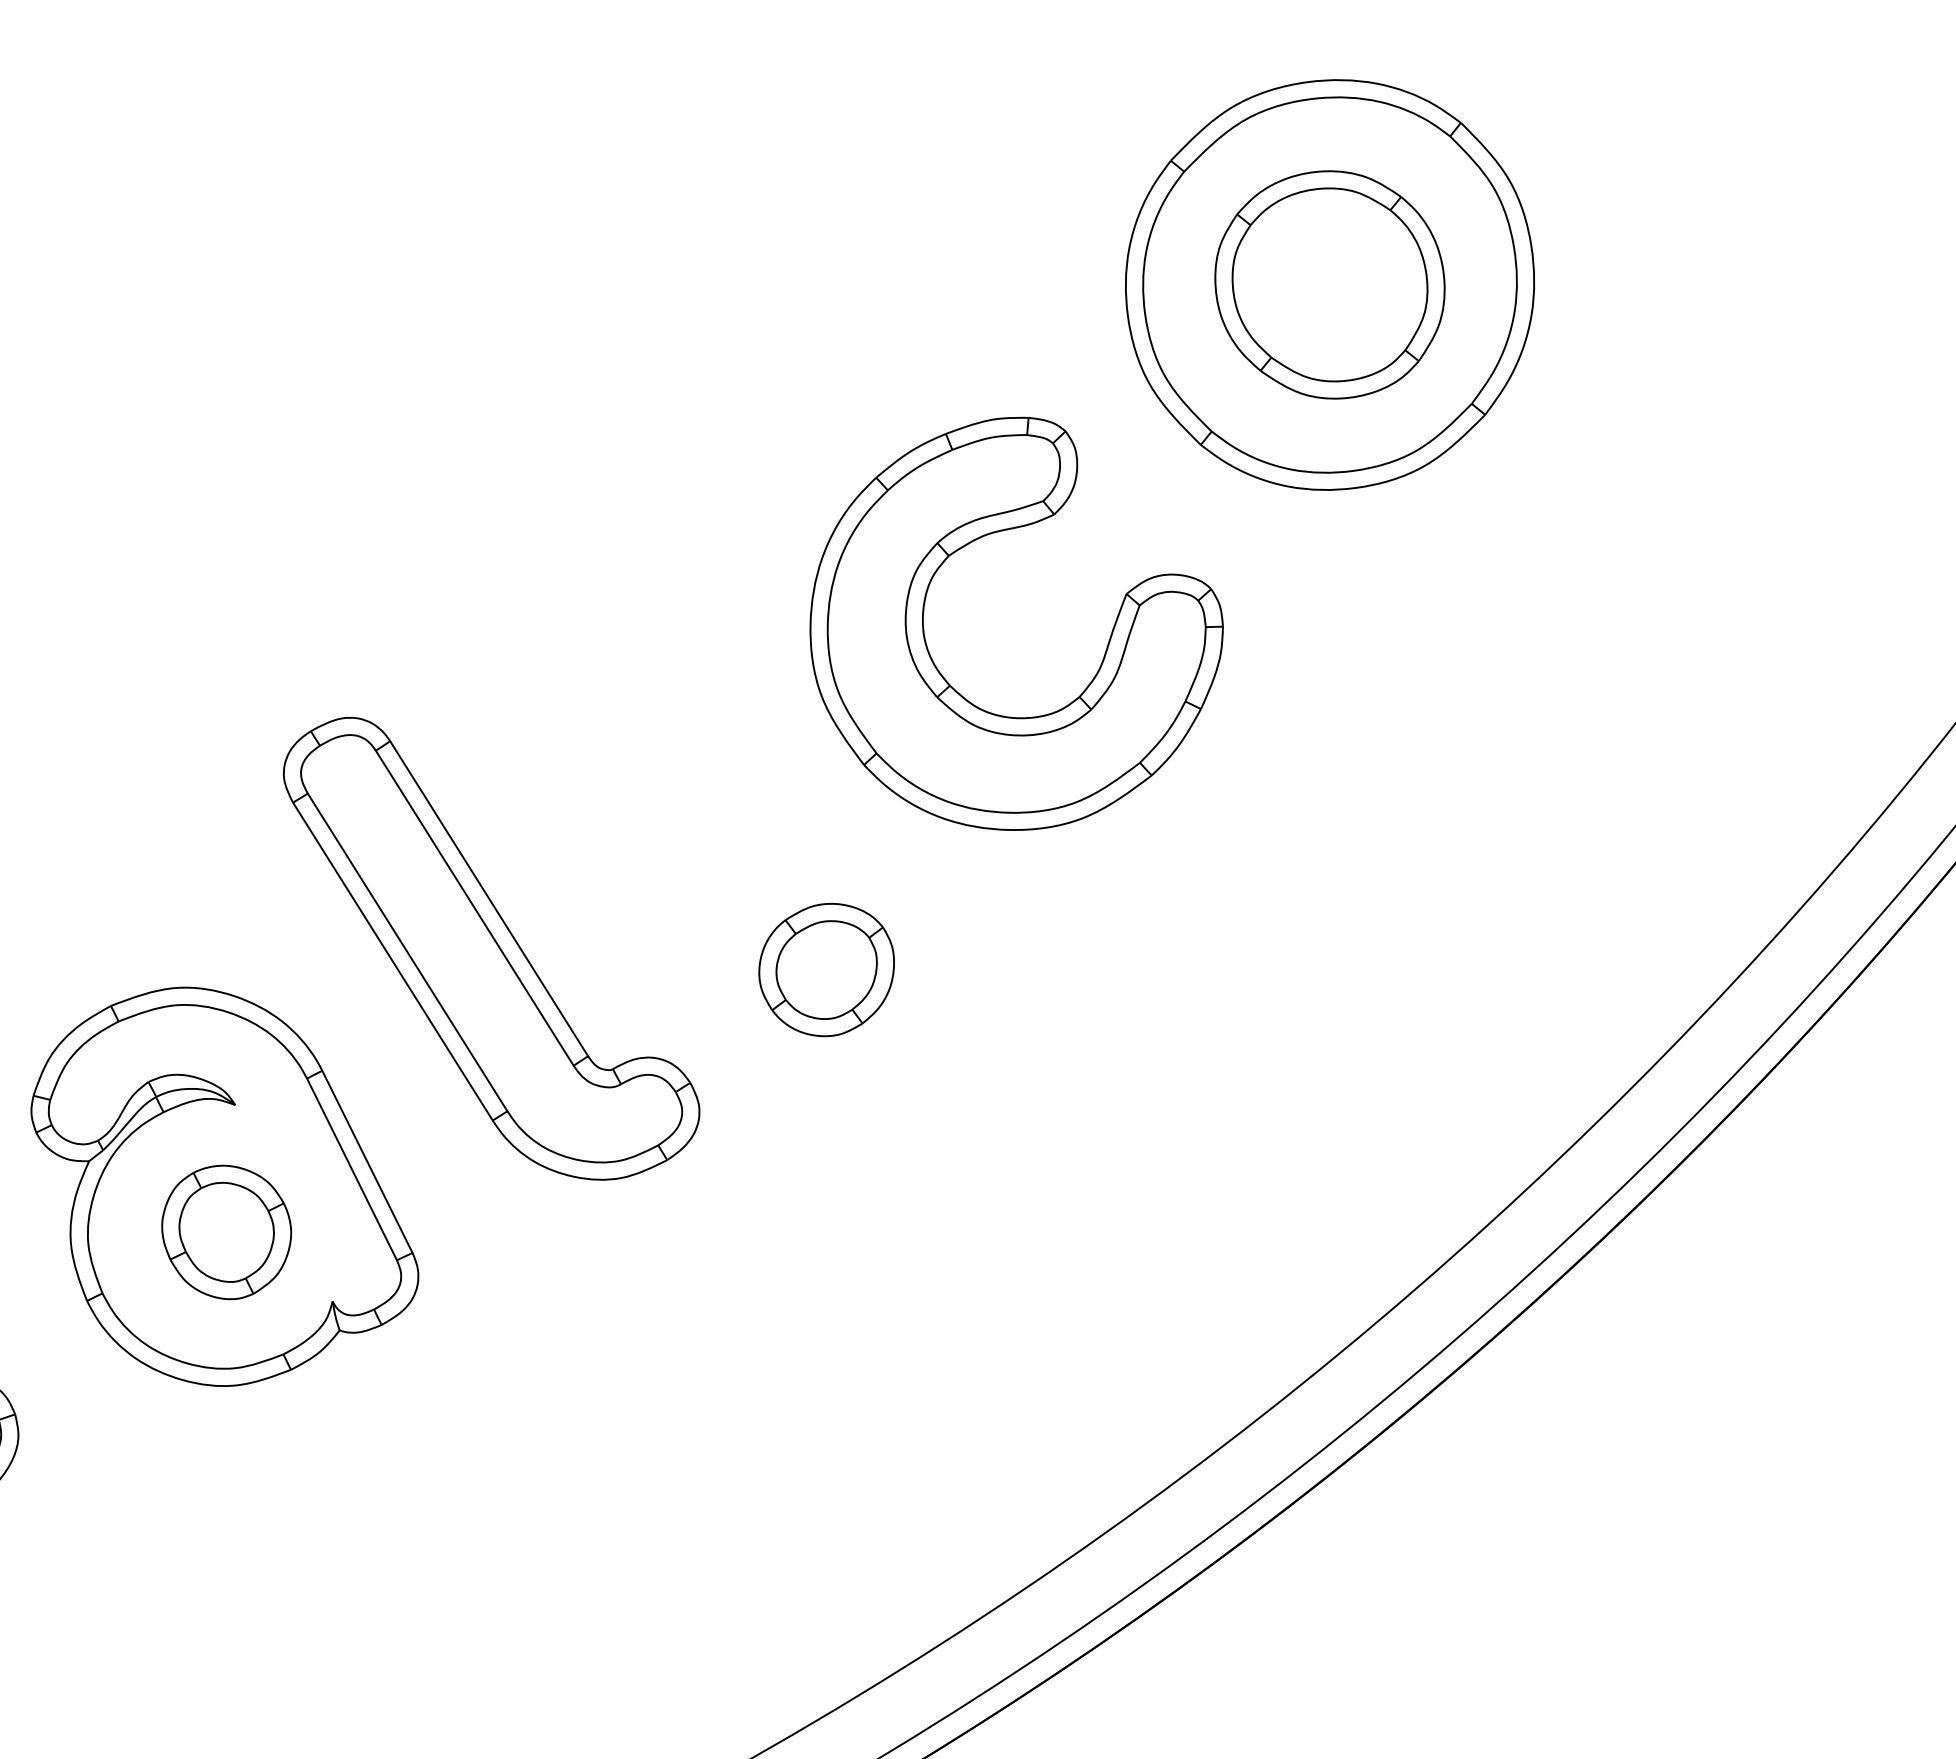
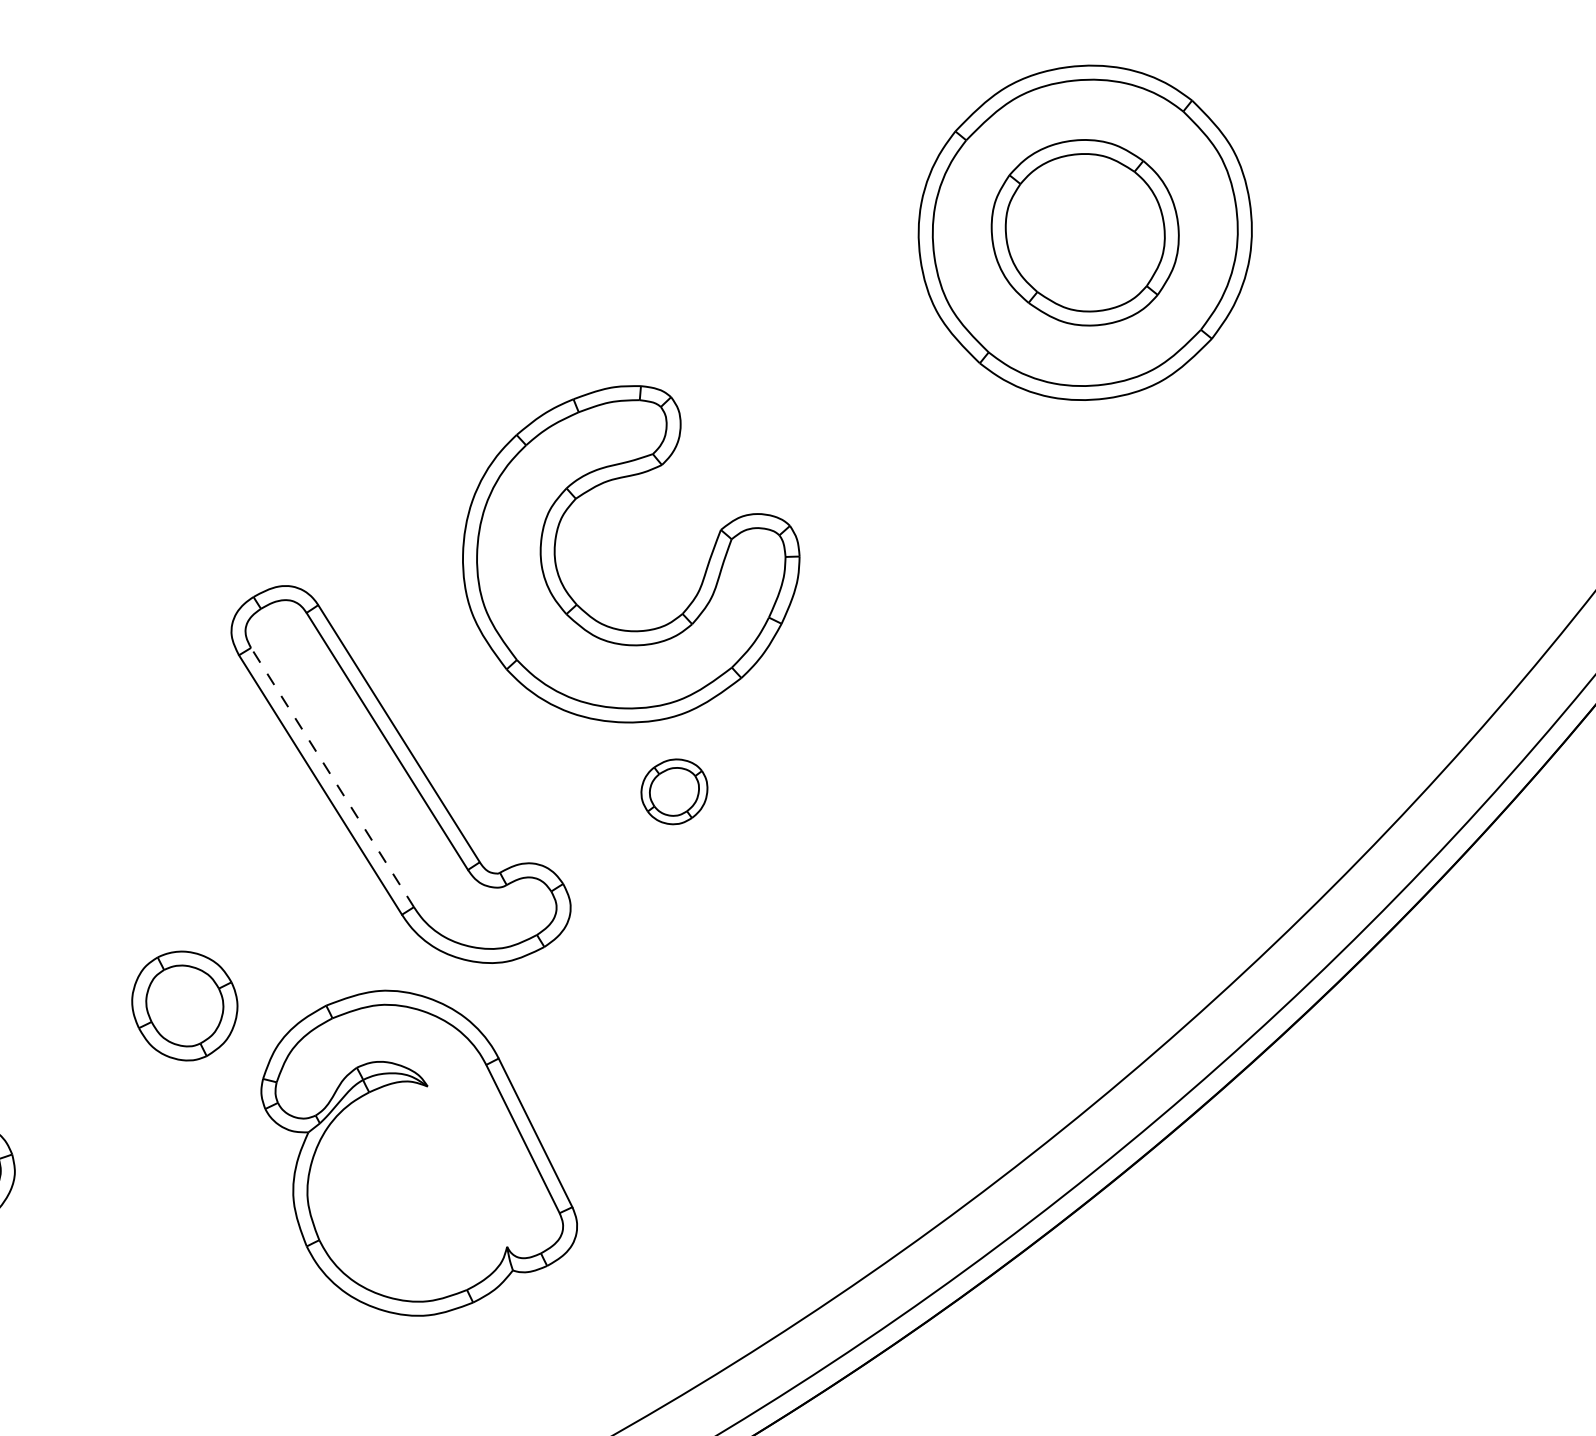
part: (960, 693) -> (585, 611), moved
line: (407, 952) -> (332, 777), solid -> dashed
part: (826, 969) -> (674, 791), size x0.6
part: (224, 1186) -> (418, 1152), moved

